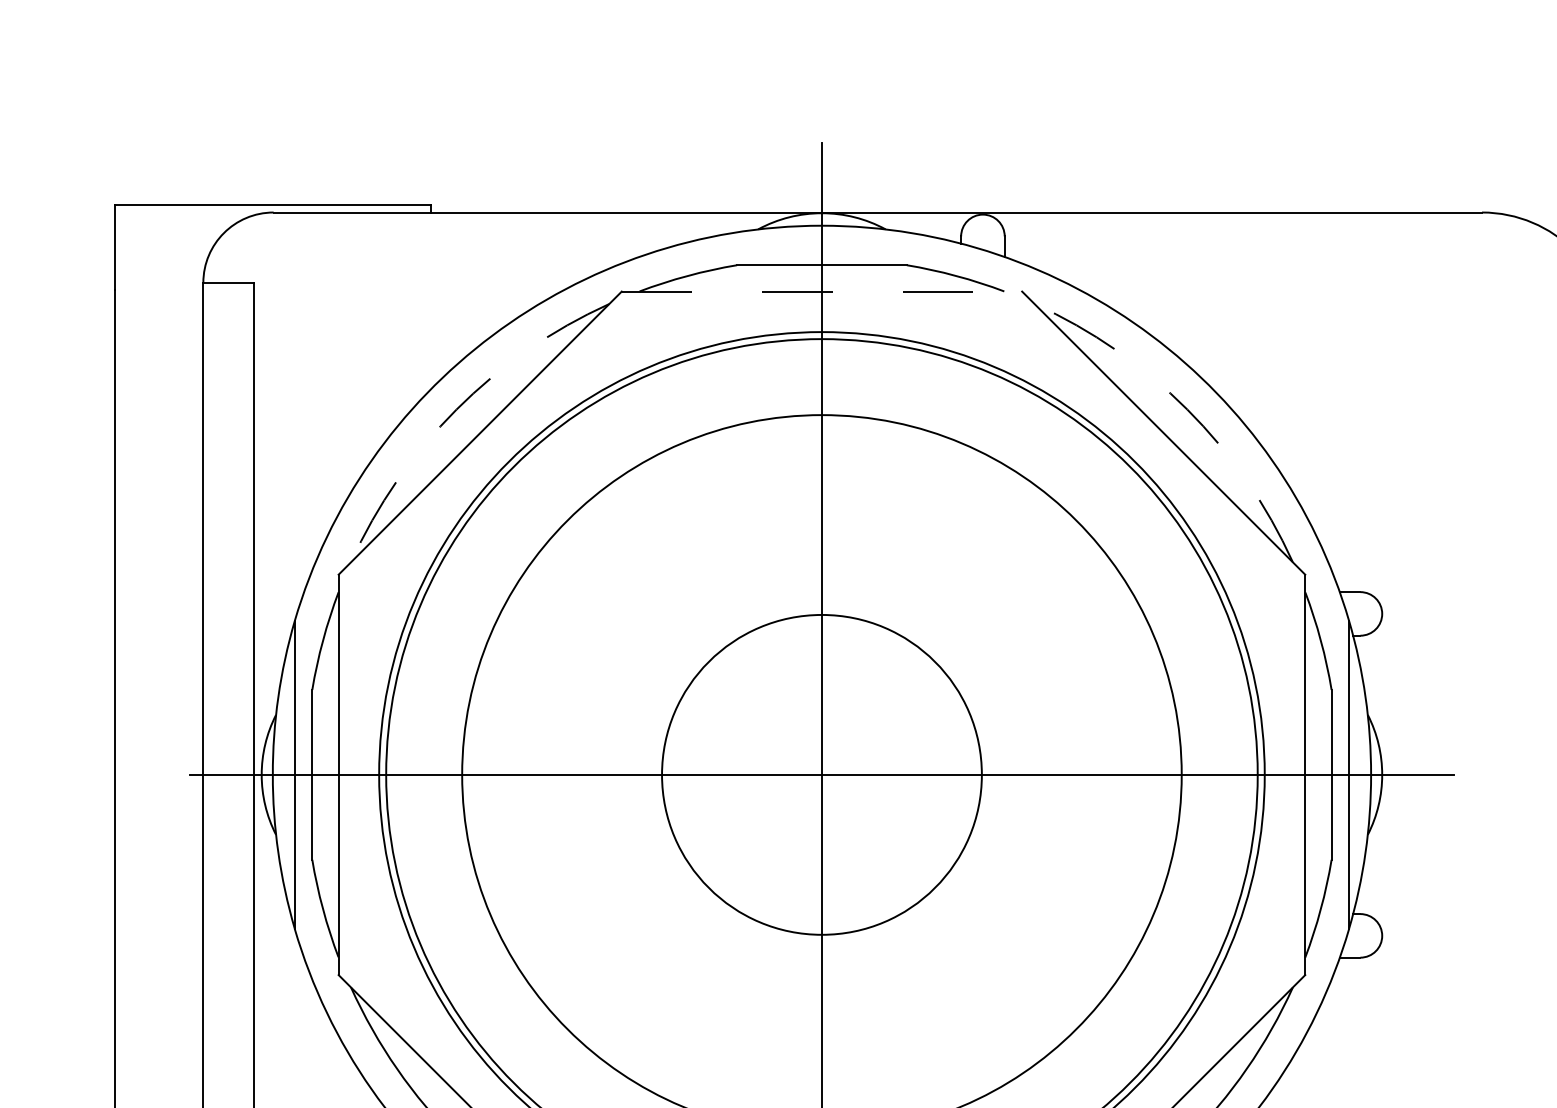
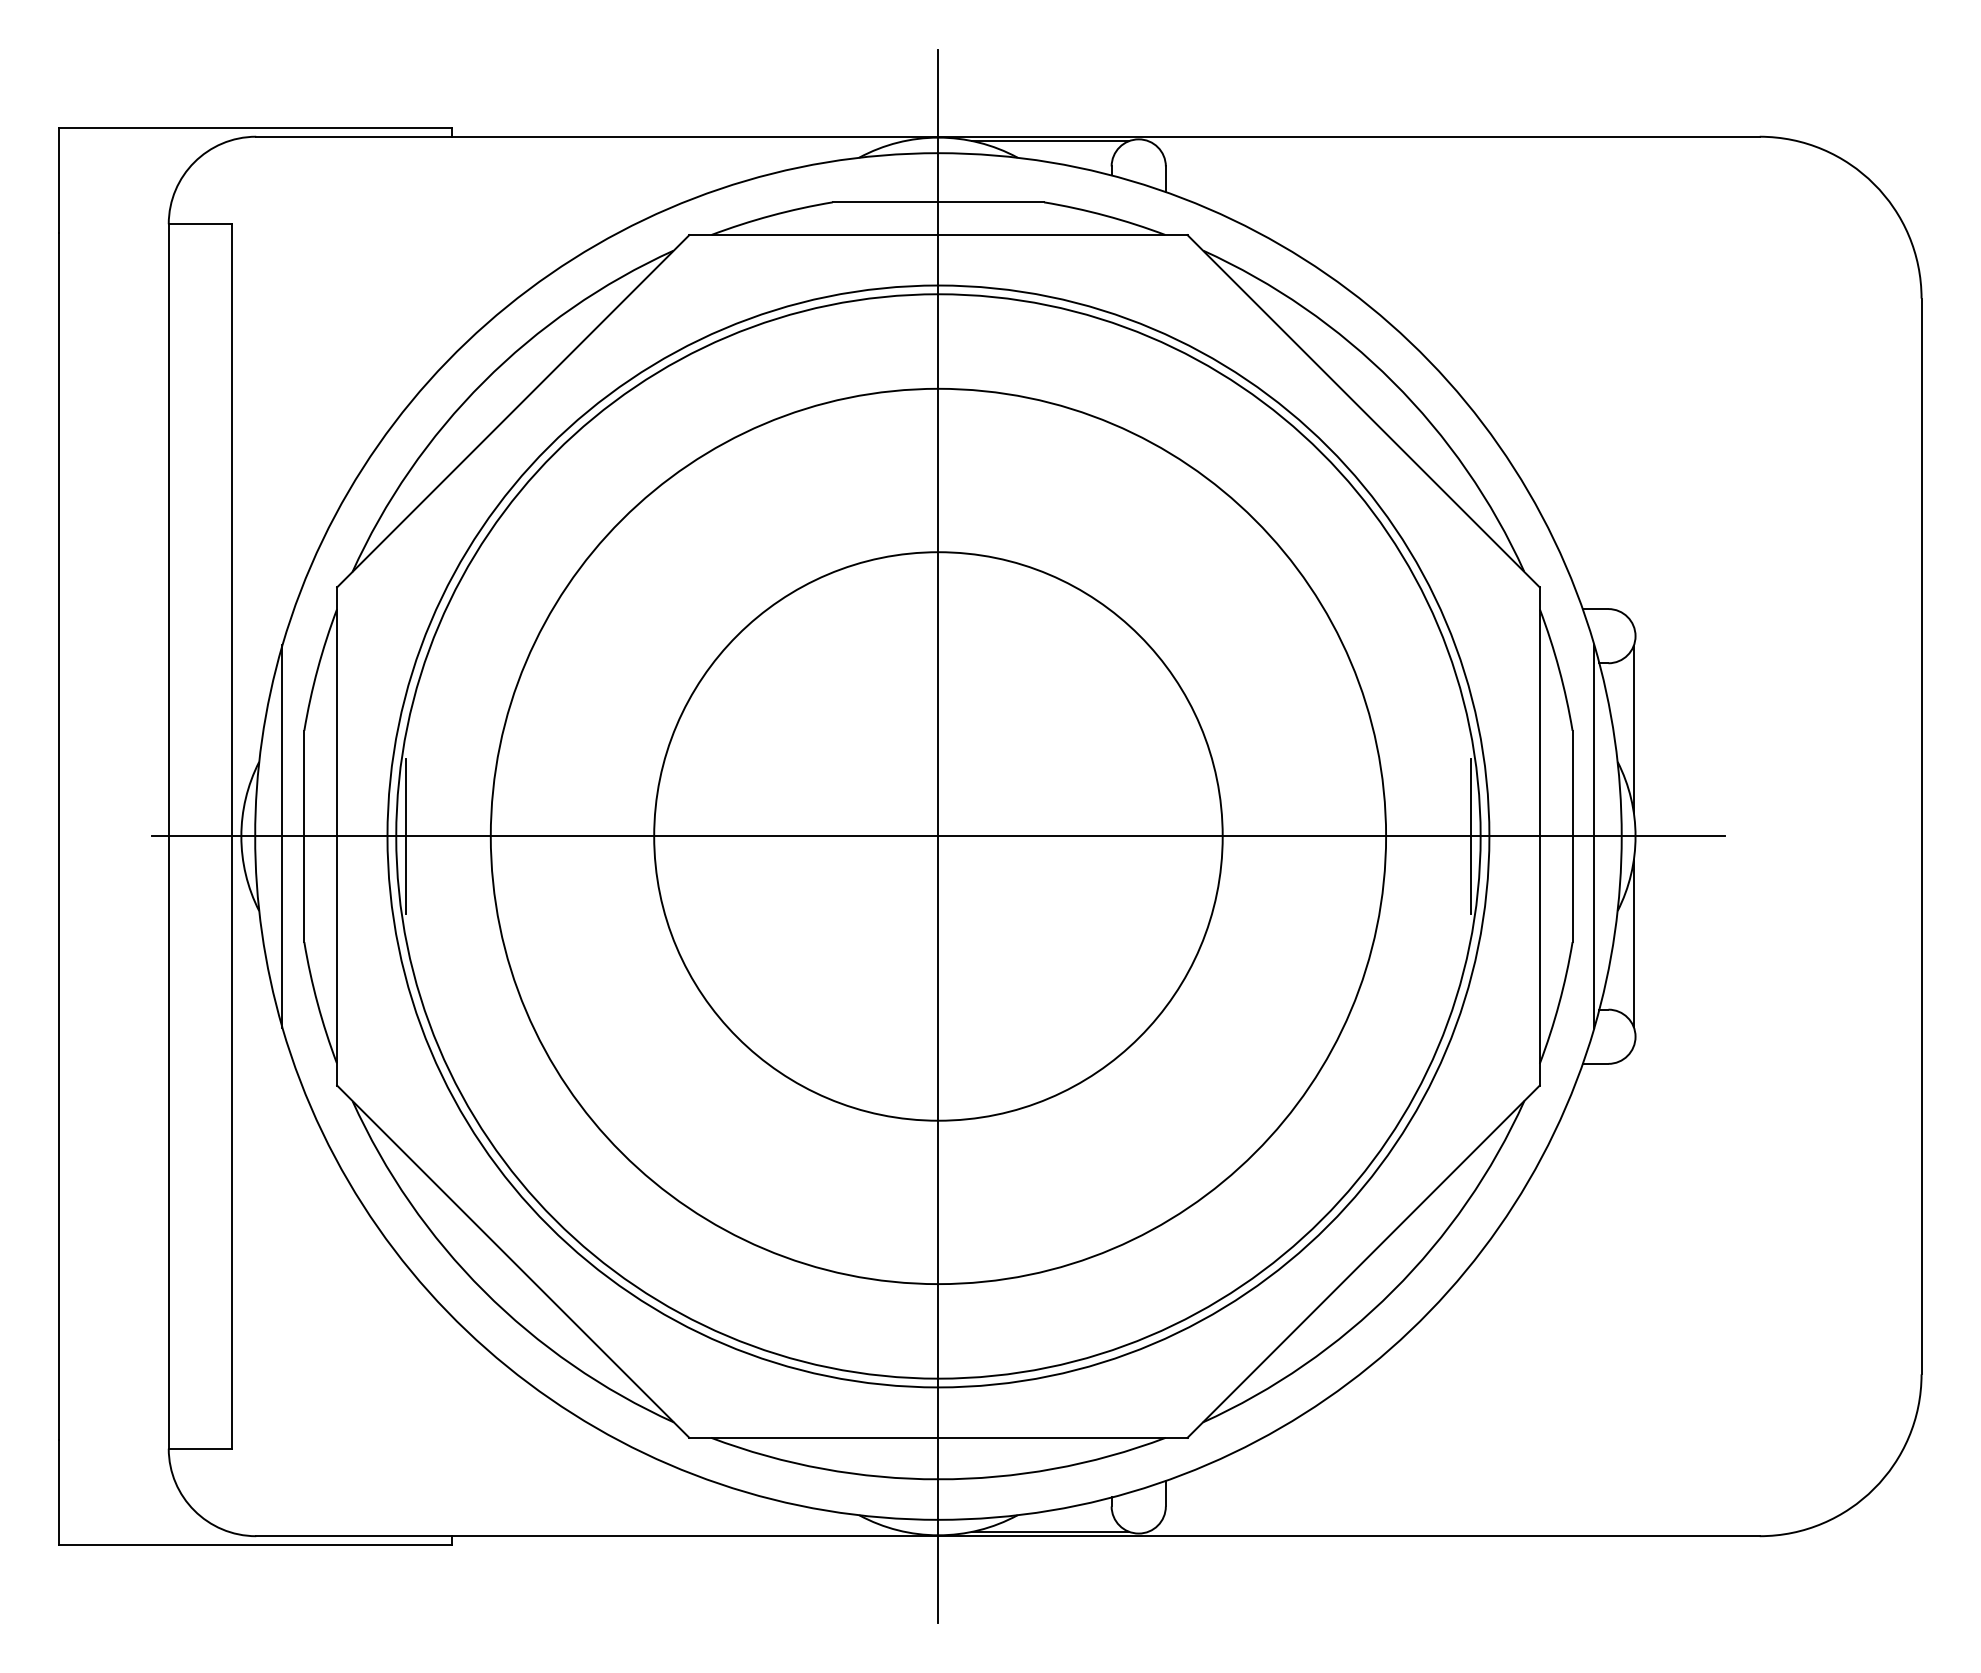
line: (912, 216) -> (1050, 141), added
line: (821, 291) -> (938, 235), dashed -> solid
arc: (1187, 409) -> (1393, 381), dashed -> solid
arc: (456, 410) -> (483, 382), dashed -> solid
line: (1380, 688) -> (1633, 728), added
line: (393, 774) -> (405, 836), added
circle: (821, 774) -> (938, 836), size x1.43
line: (1250, 774) -> (1471, 836), added
line: (1380, 860) -> (1633, 943), added

